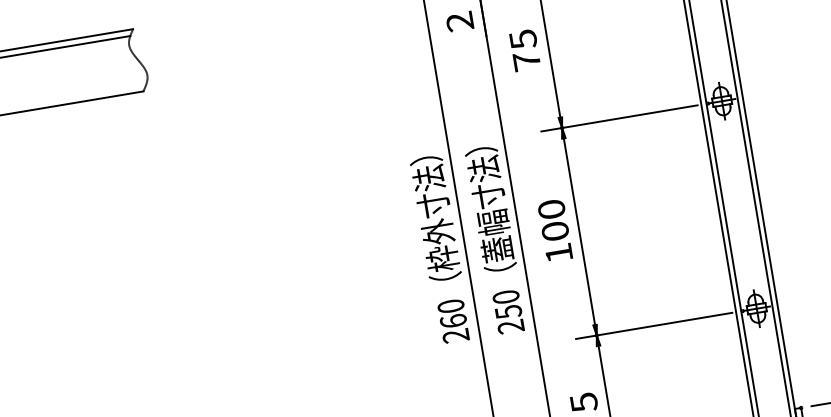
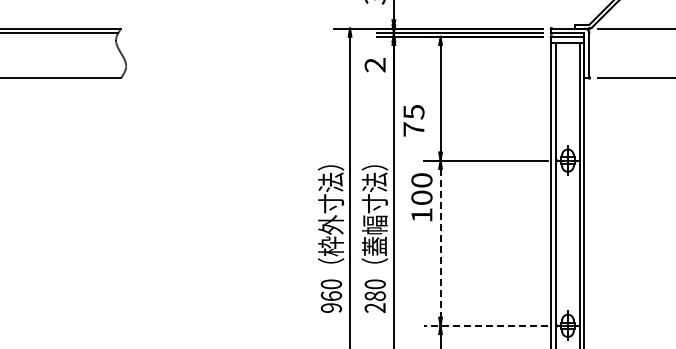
text: (524, 50) -> (413, 120), moved
text: (554, 231) -> (421, 197), moved
line: (579, 232) -> (440, 243), solid -> dashed
text: (507, 312) -> (374, 296), 250 -> 280
line: (653, 325) -> (485, 325), solid -> dashed
text: (455, 335) -> (331, 307), 260 -> 960

